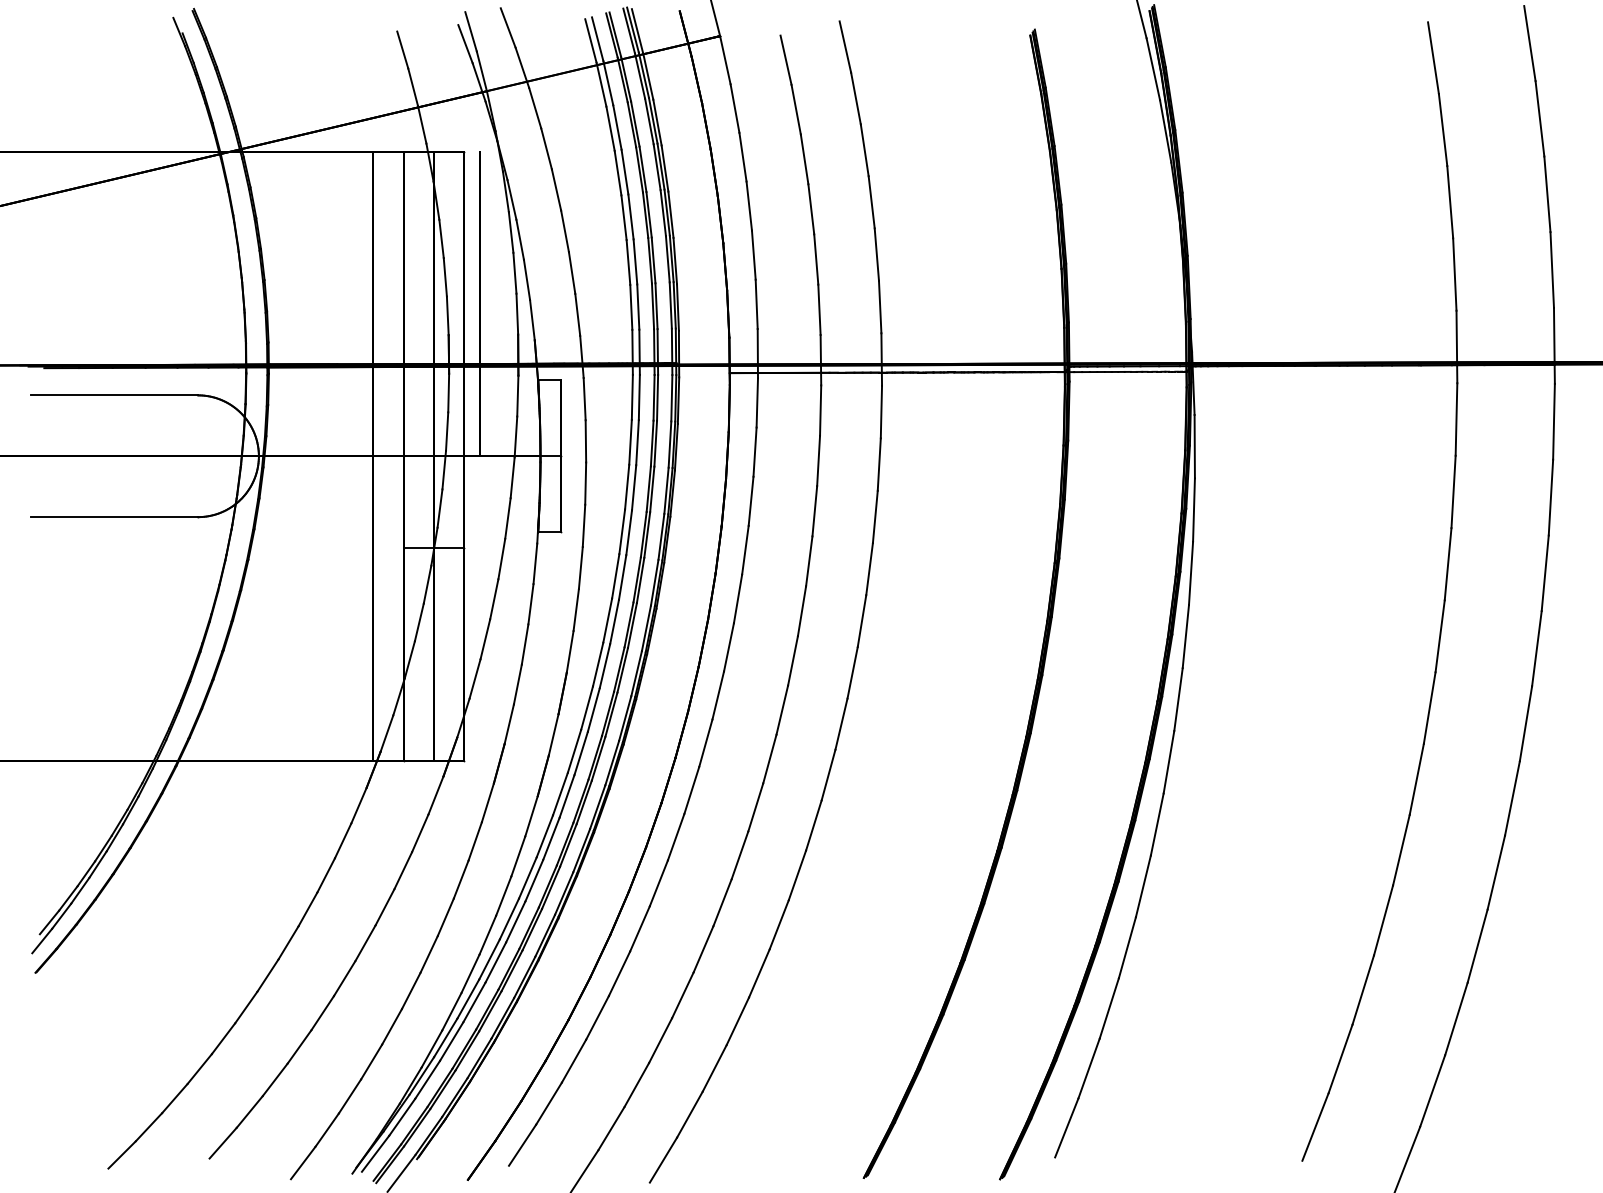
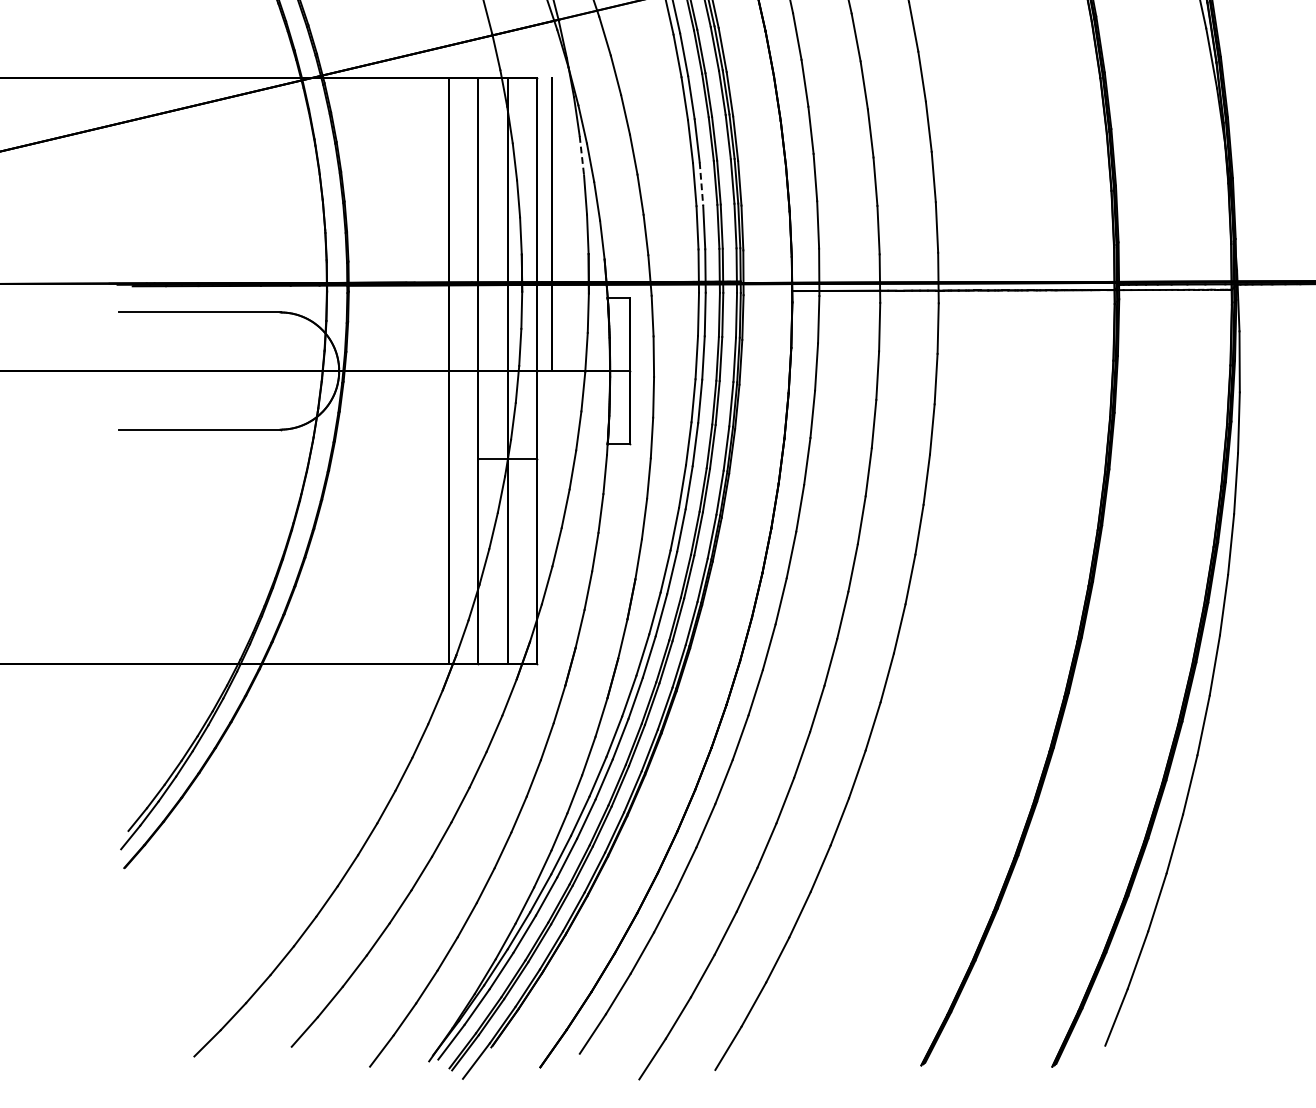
line: (511, 232) -> (582, 155), solid -> dashed
line: (635, 261) -> (701, 183), solid -> dashed

